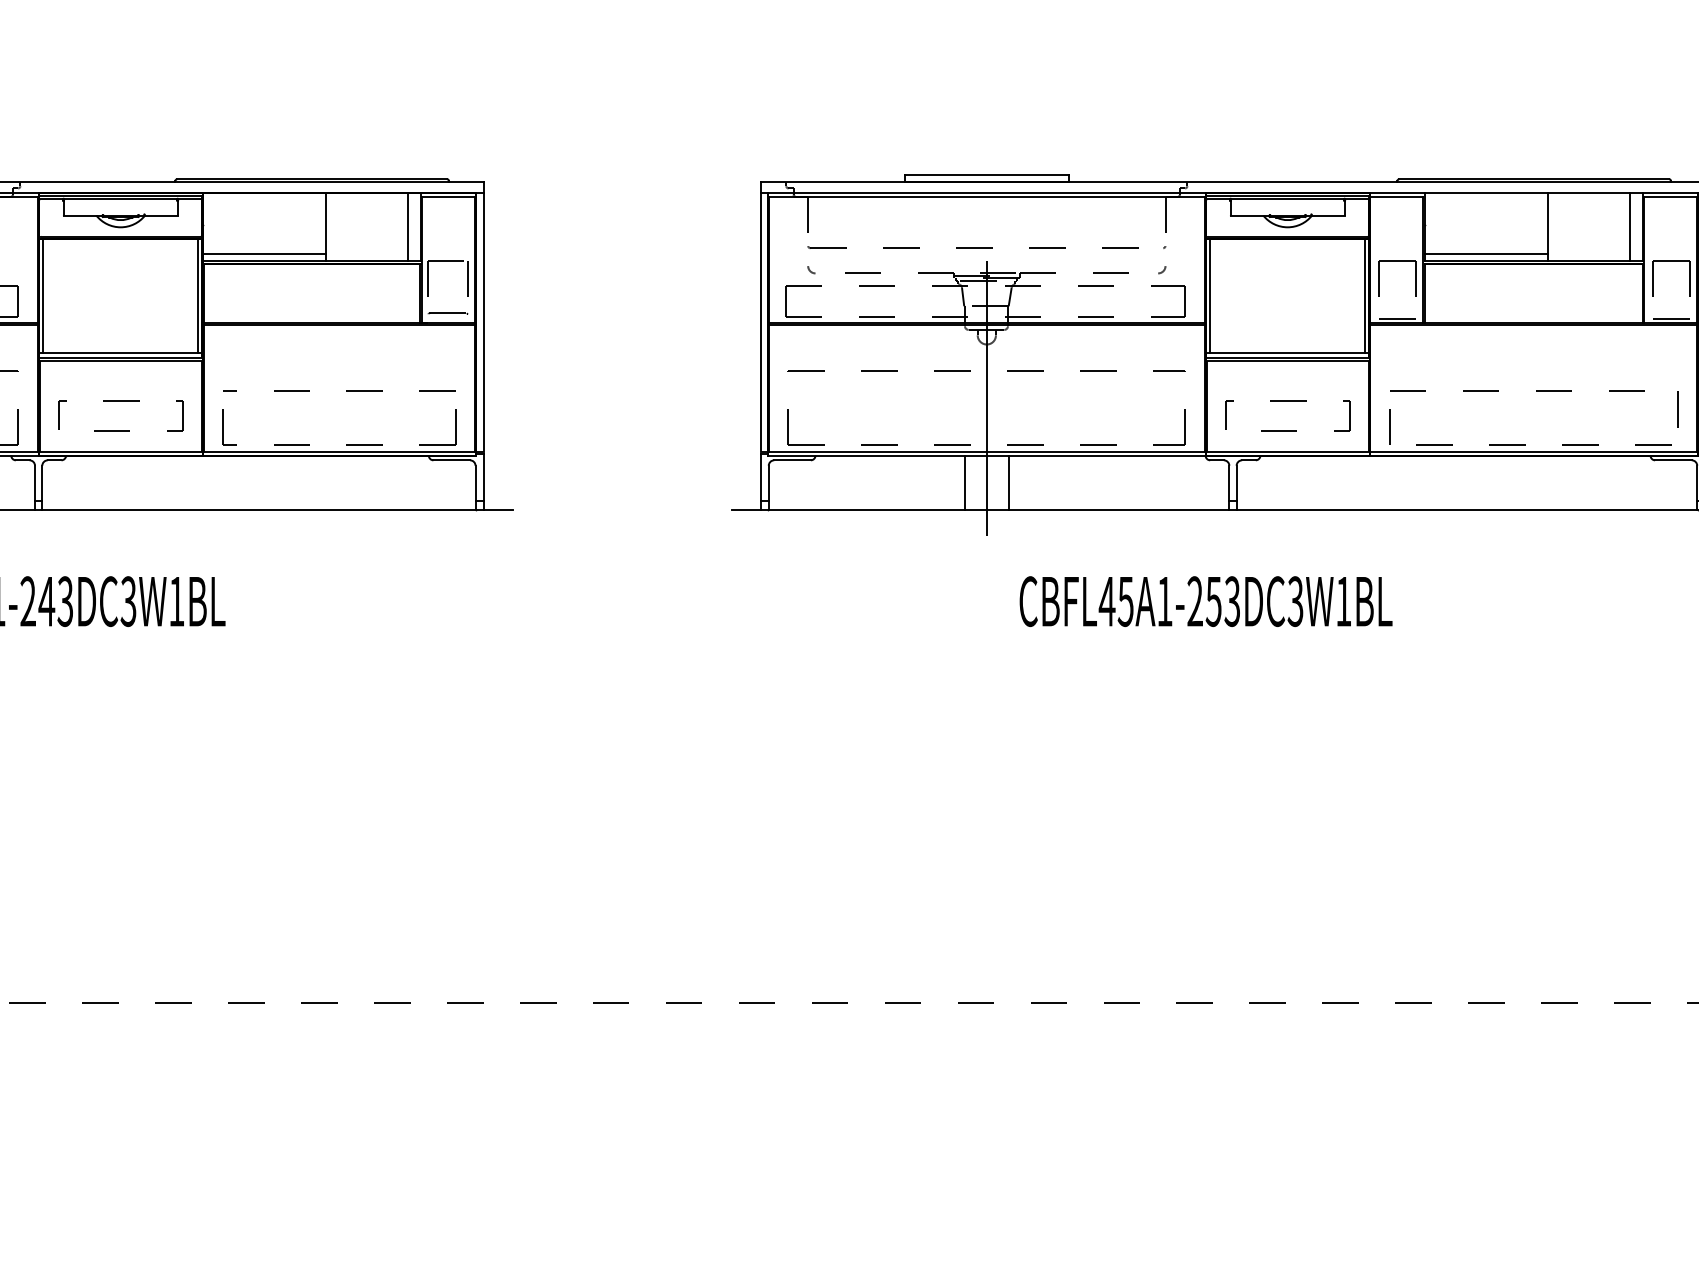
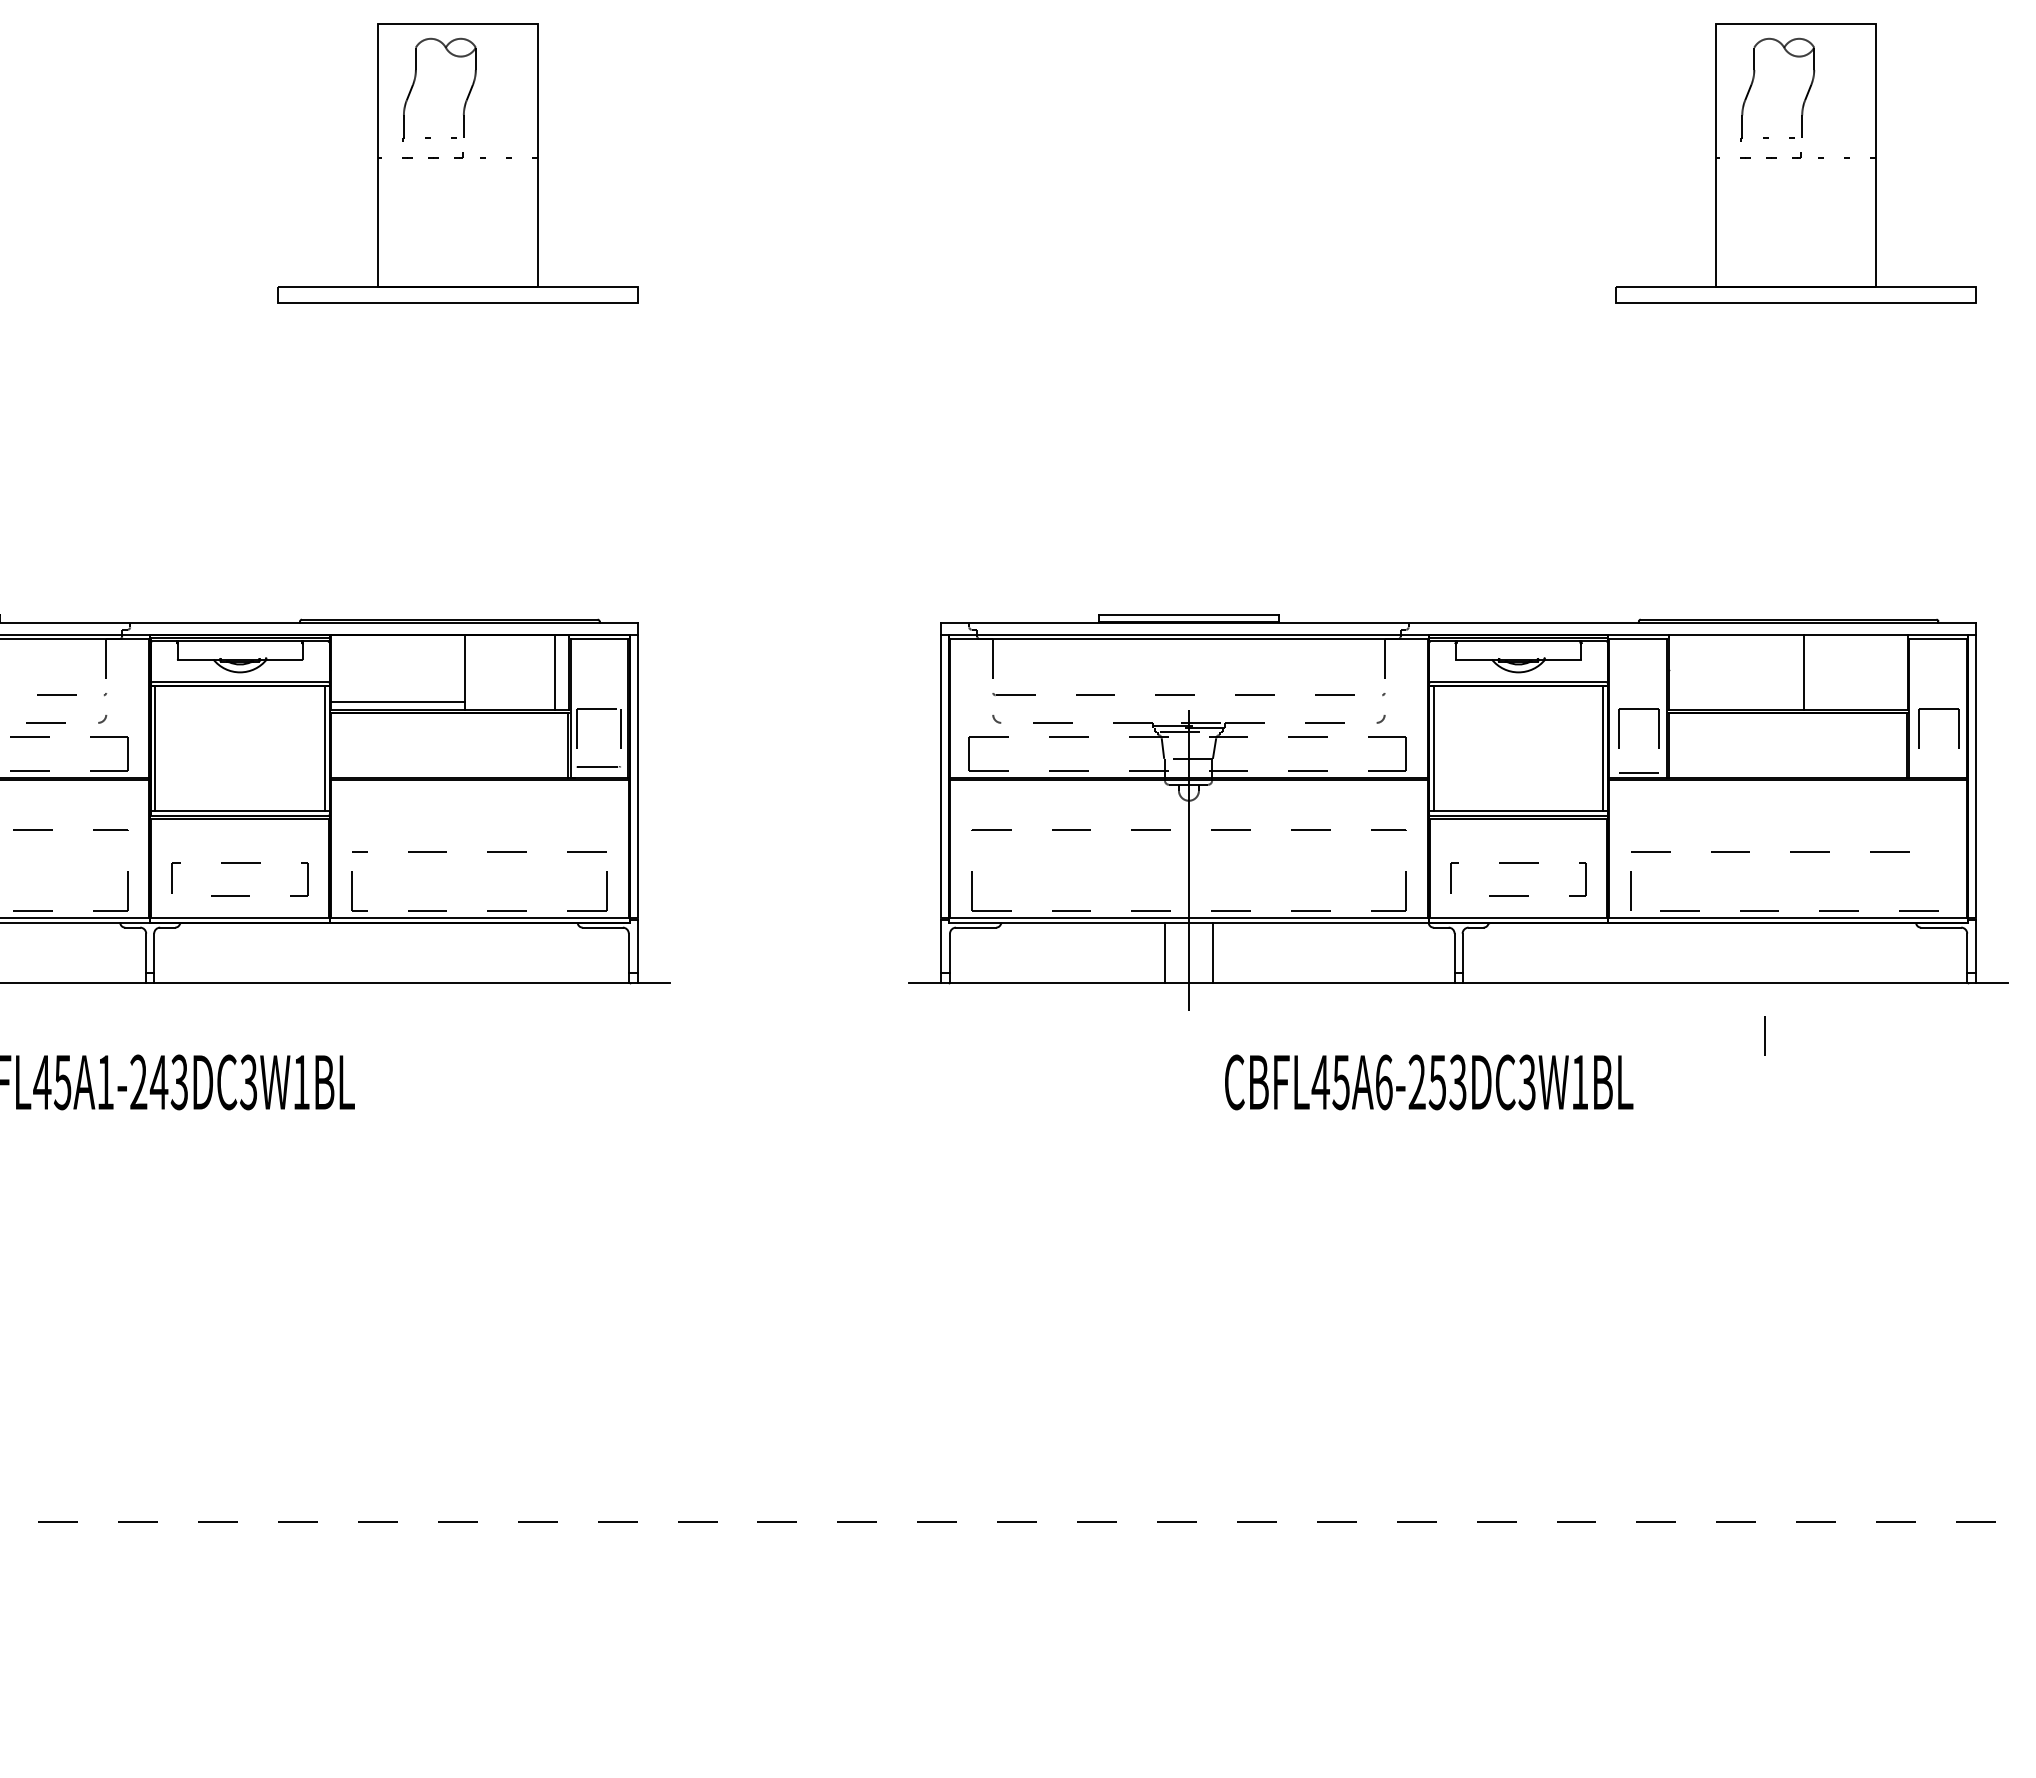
line: (1629, 227) -> (1893, 672), removed
line: (1485, 253) -> (1735, 701), removed
line: (1671, 319) -> (1939, 773), removed
line: (1677, 409) -> (1764, 1035), moved
text: (1165, 601) -> (1384, 1082), CBFL45A1-253DC3W1BL -> CBFL45A6-253DC3W1BL

